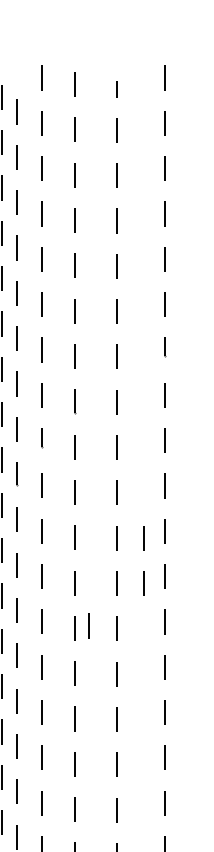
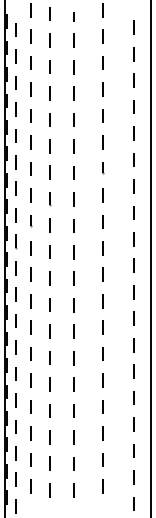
line: (142, 537) -> (89, 278), removed
line: (142, 583) -> (89, 305), removed
line: (87, 625) -> (57, 329), removed

